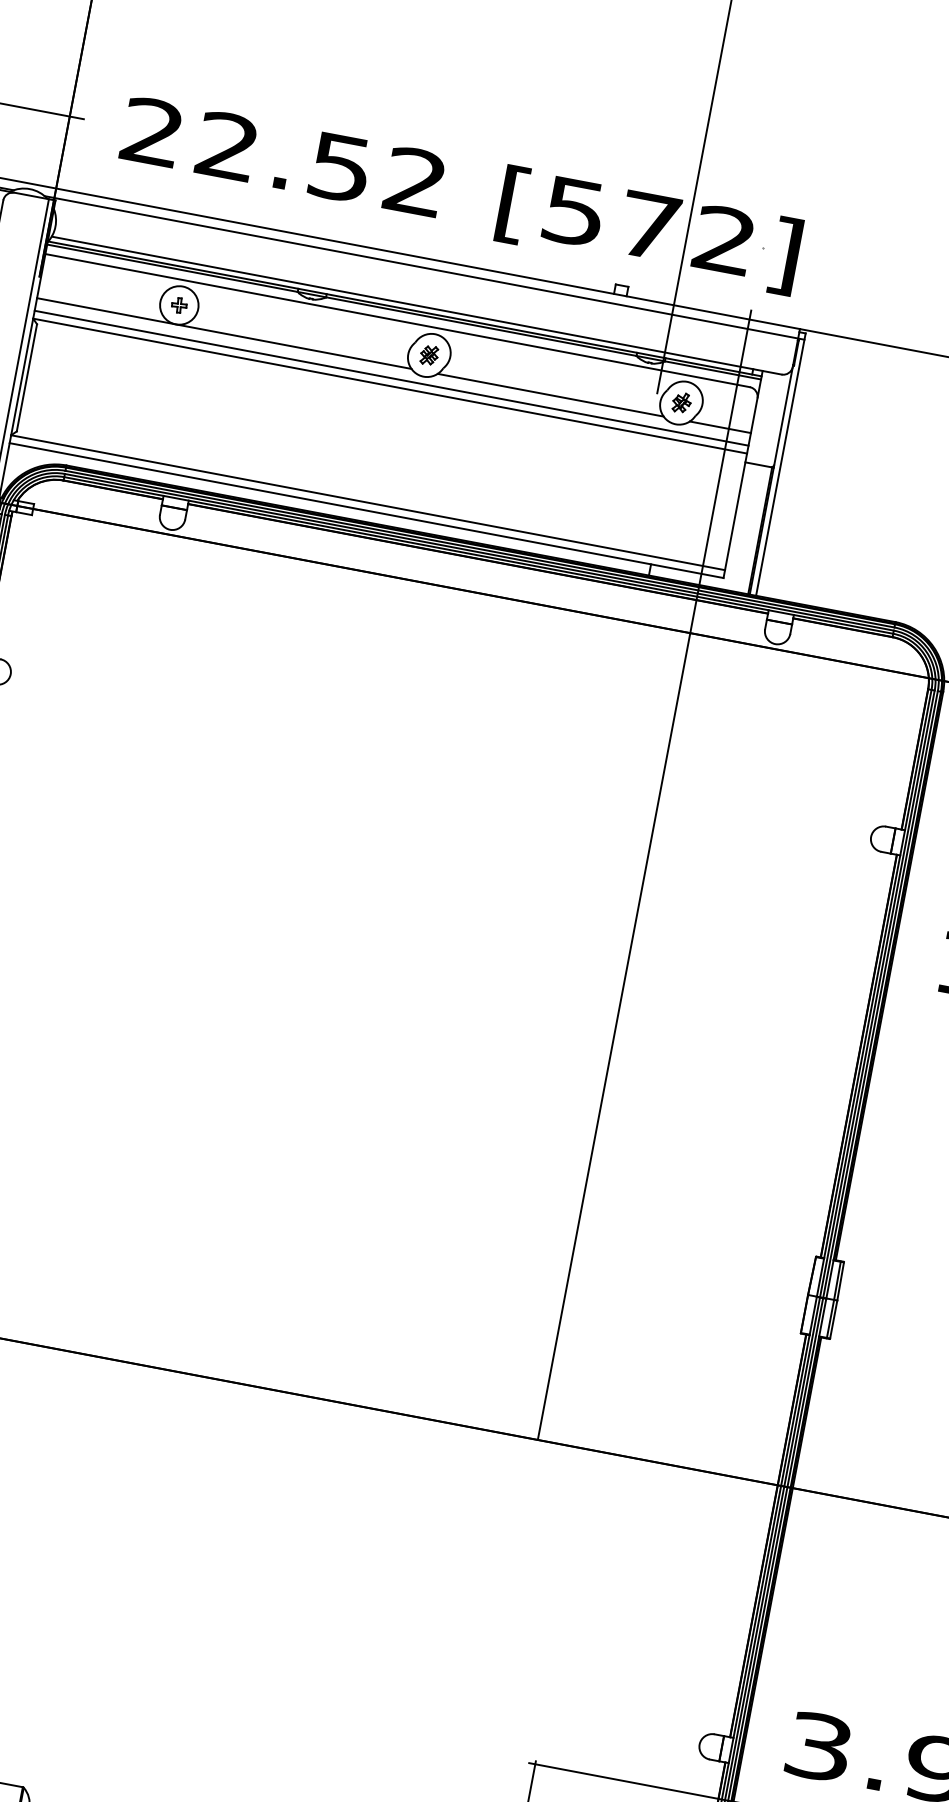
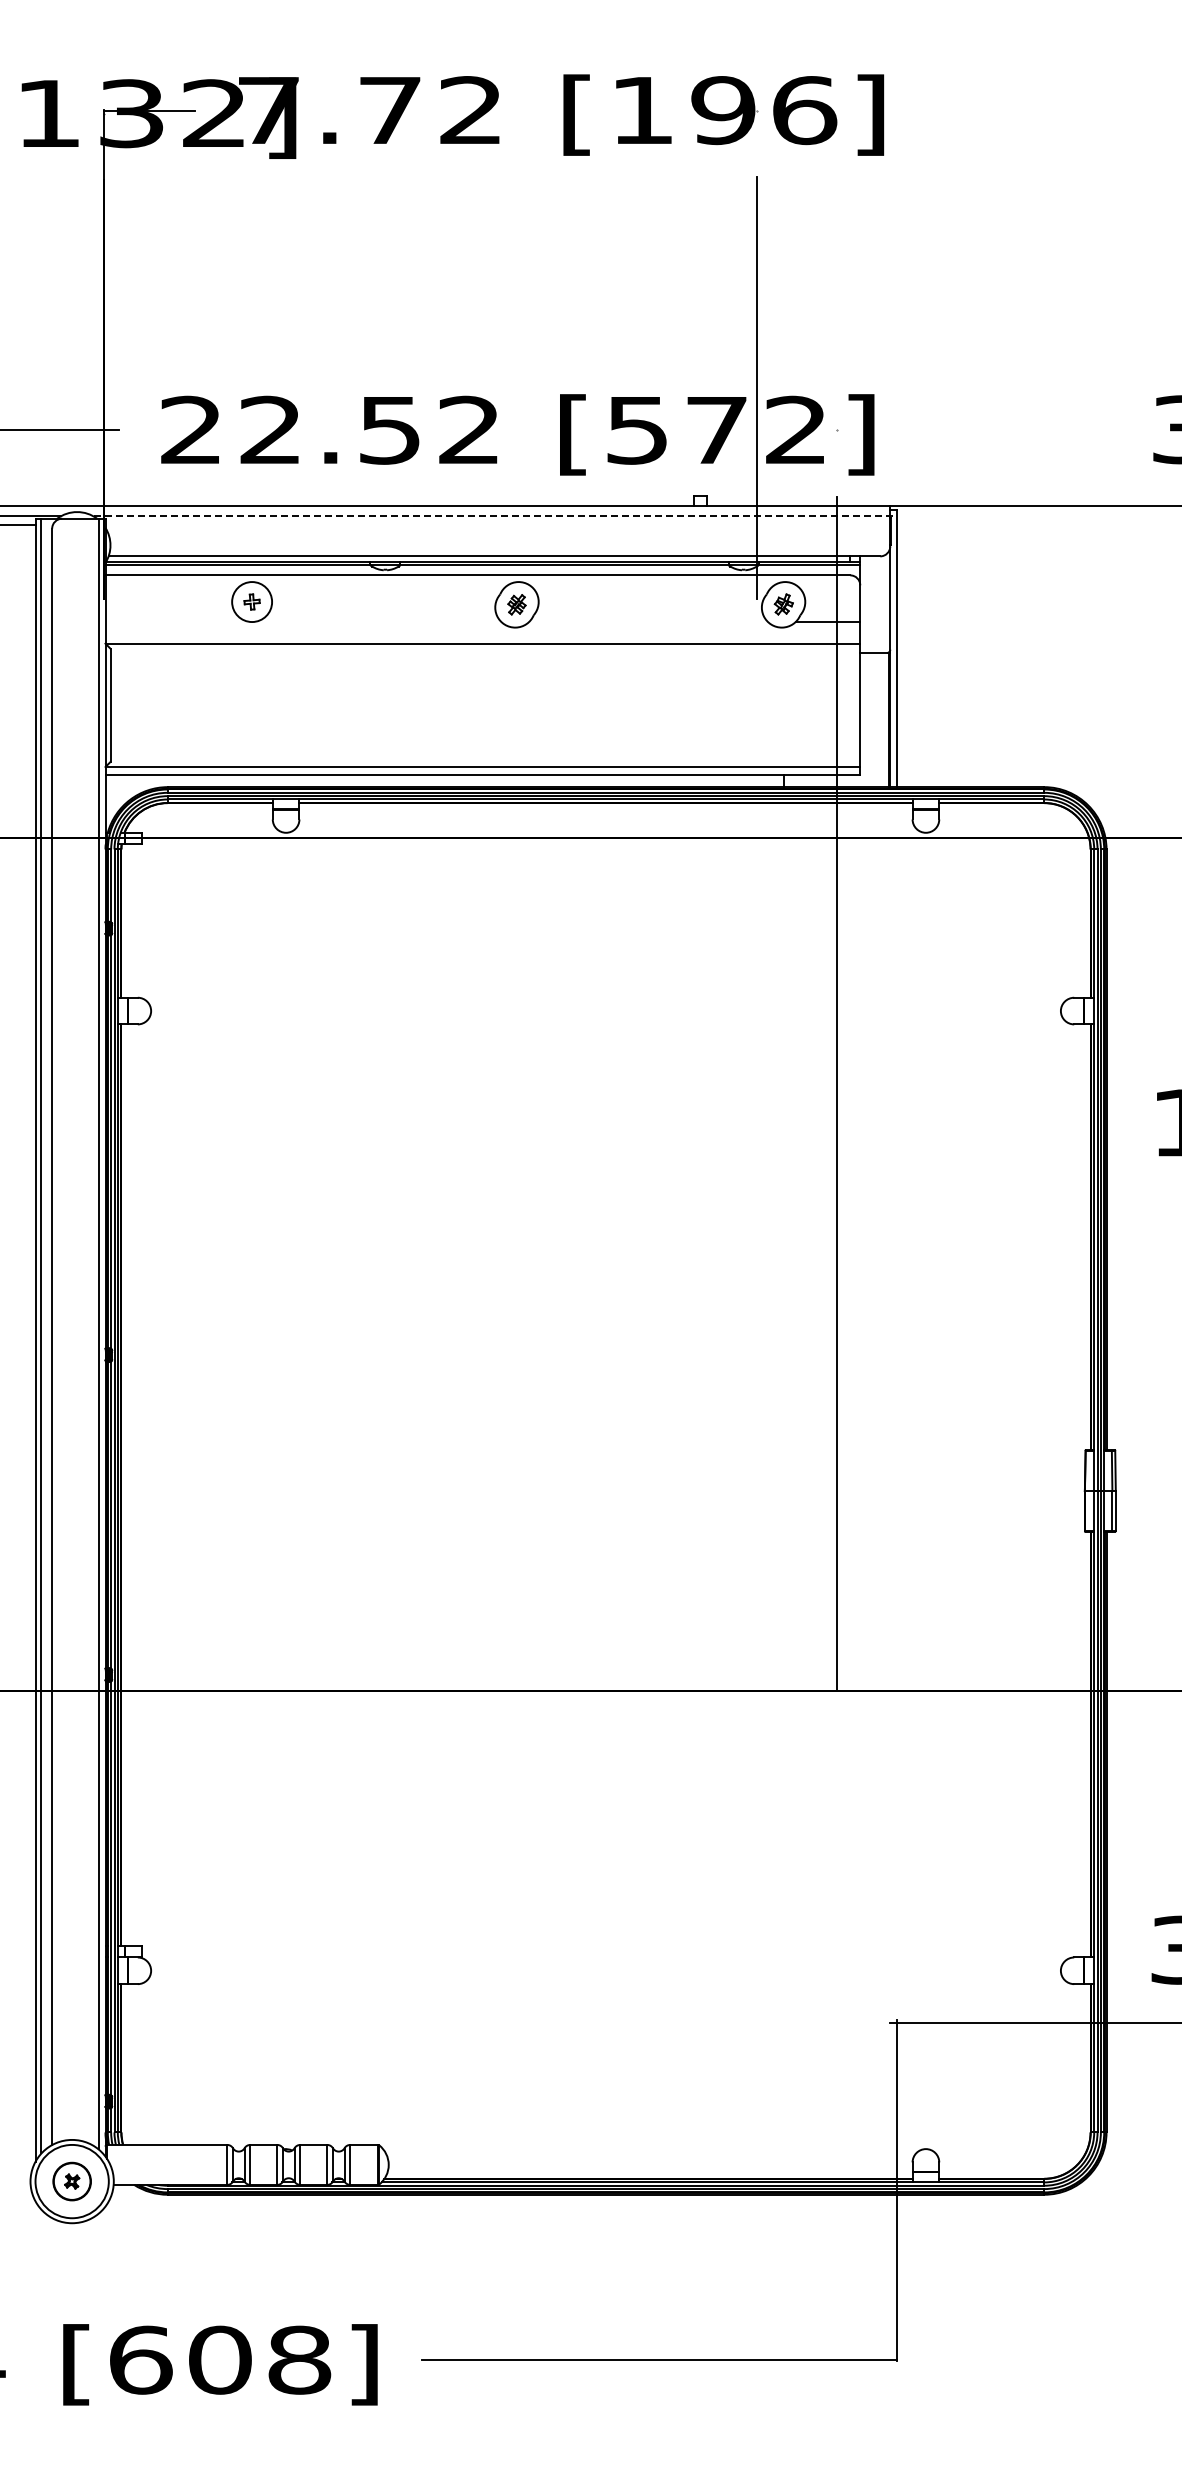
line: (424, 268) -> (495, 516), solid -> dashed
line: (224, 334) -> (303, 622), removed
line: (391, 378) -> (482, 635), removed
line: (550, 395) -> (648, 622), removed

